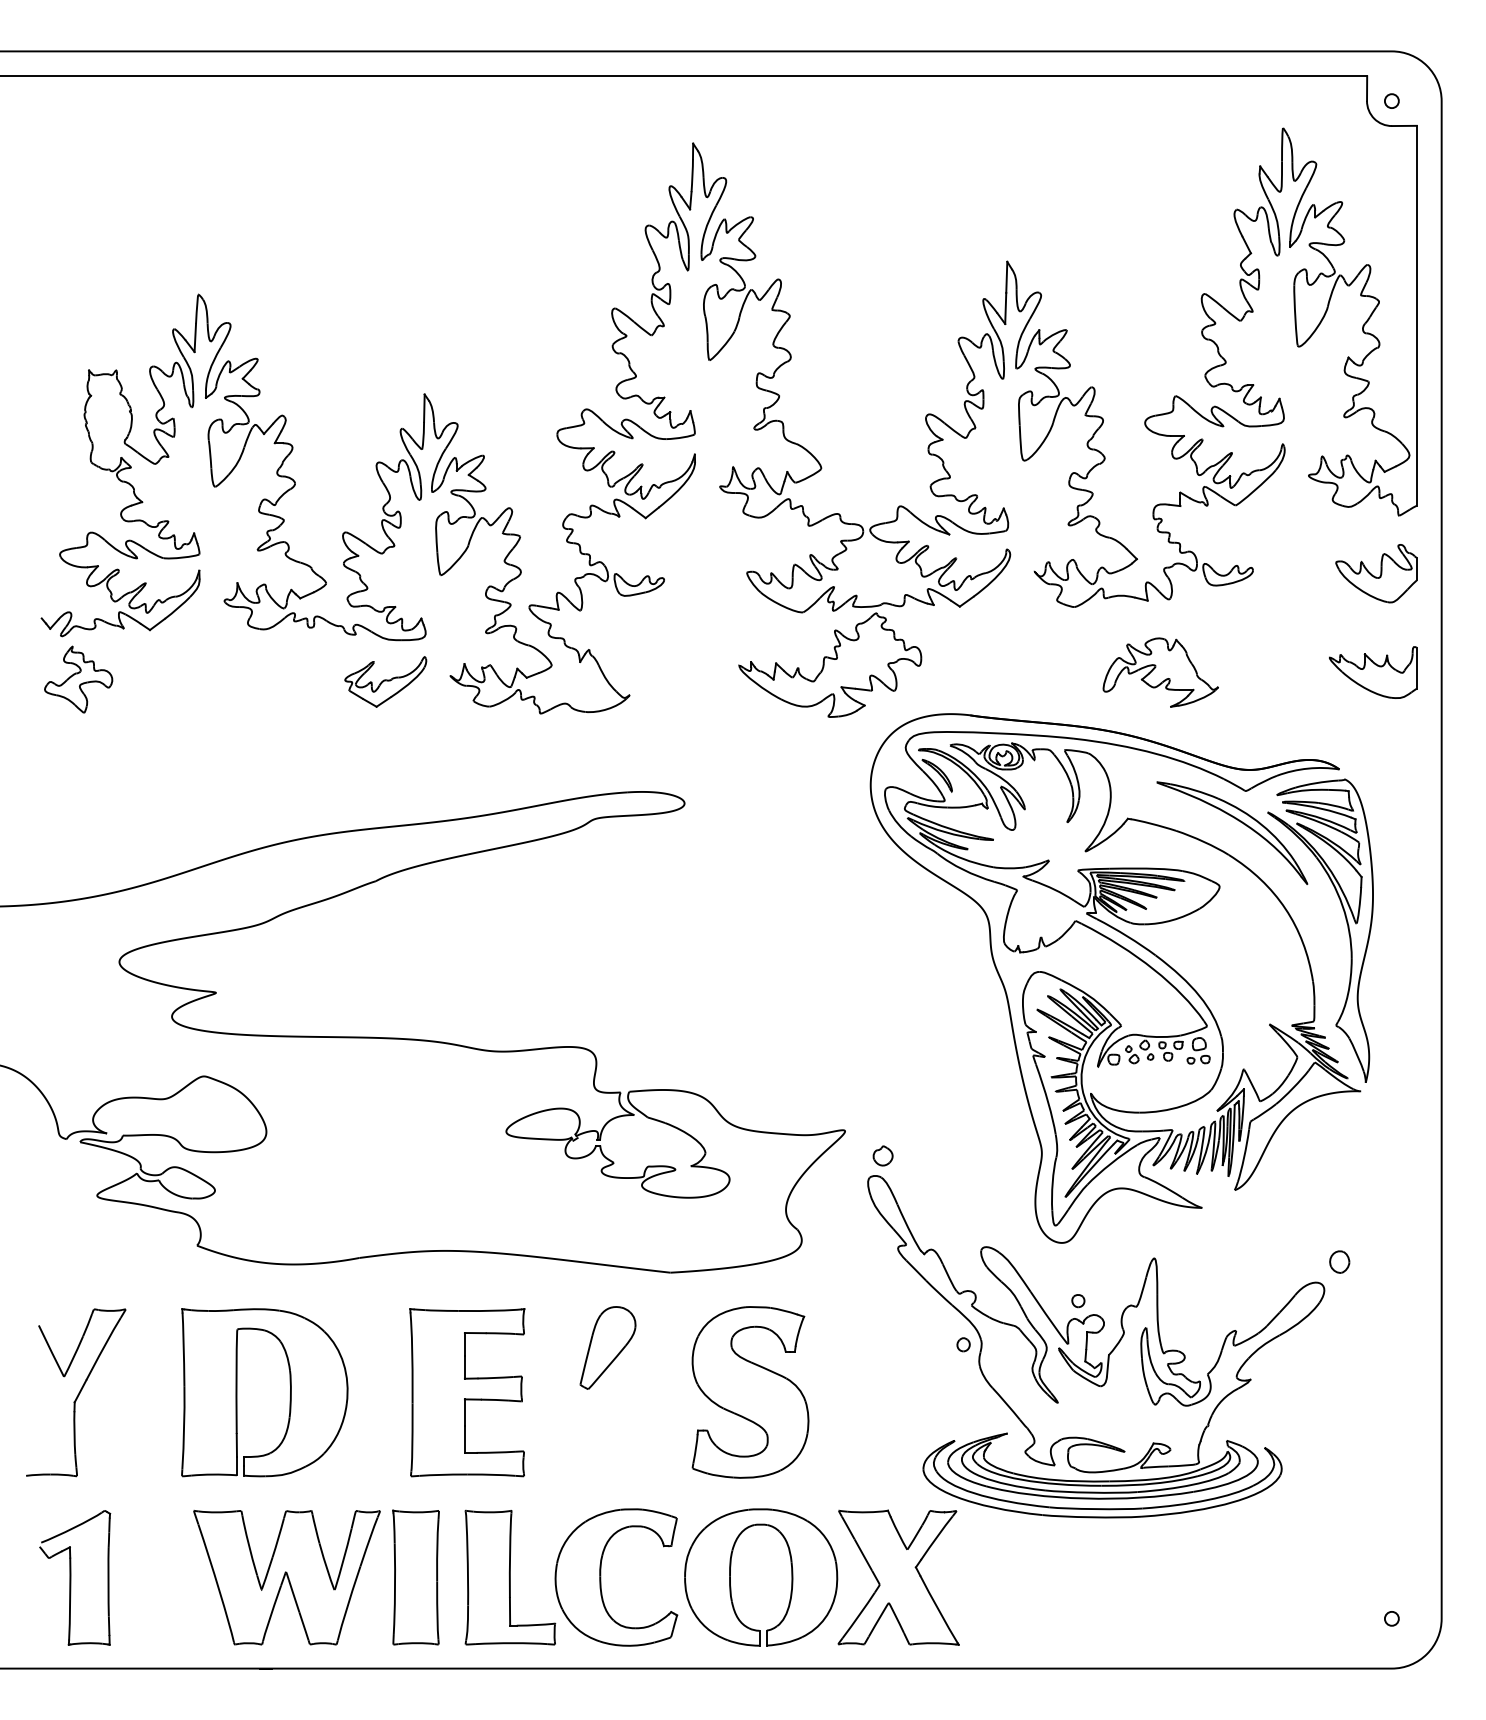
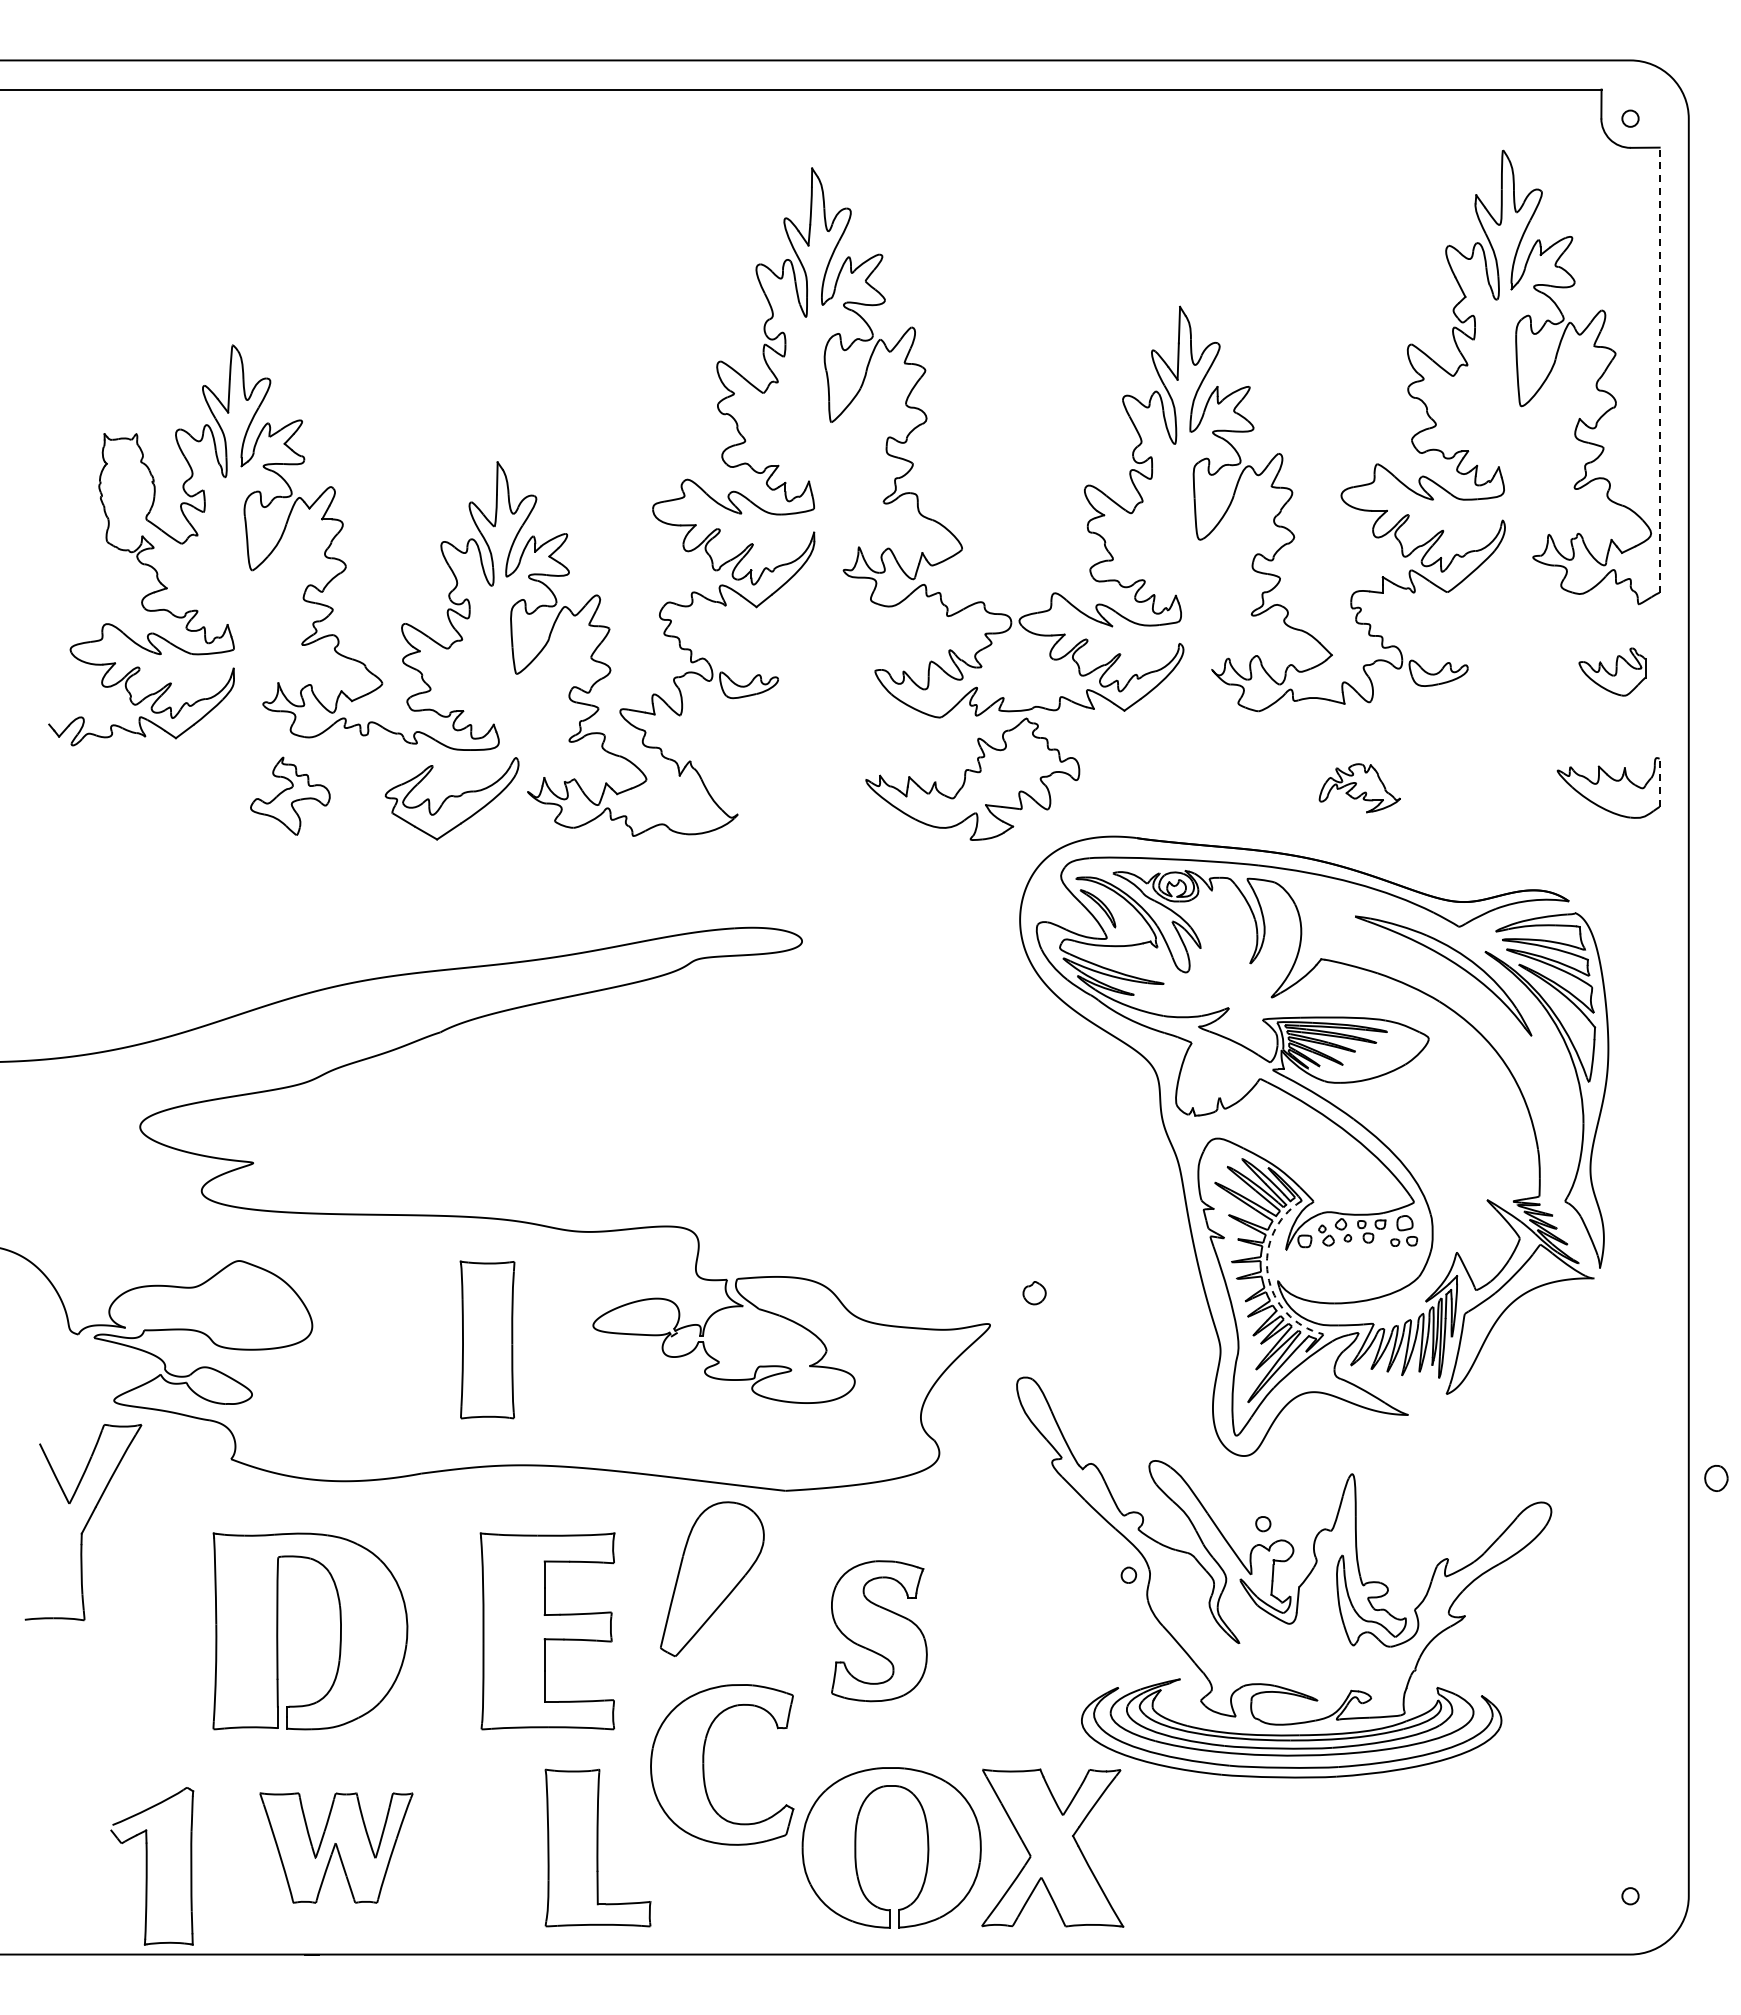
line: (1416, 316) -> (1659, 370), solid -> dashed
part: (1376, 573) -> (1612, 671), size x0.7
line: (1416, 667) -> (1659, 782), solid -> dashed
part: (1160, 673) -> (1359, 788), size x0.6
part: (78, 678) -> (290, 795), moved
part: (385, 682) -> (451, 799), size x1.4
arc: (1081, 1087) -> (1267, 1274), solid -> dashed
part: (883, 1156) -> (1034, 1293), moved
part: (1339, 1262) -> (1716, 1478), moved
part: (608, 1347) -> (712, 1578), size x1.6
part: (76, 1392) -> (83, 1522), moved
part: (750, 1392) -> (879, 1631), size x0.7
part: (287, 1577) -> (336, 1847), size x0.7
part: (415, 1577) -> (487, 1339), moved
part: (601, 1577) -> (704, 1764), moved
part: (75, 1578) -> (152, 1866), moved

